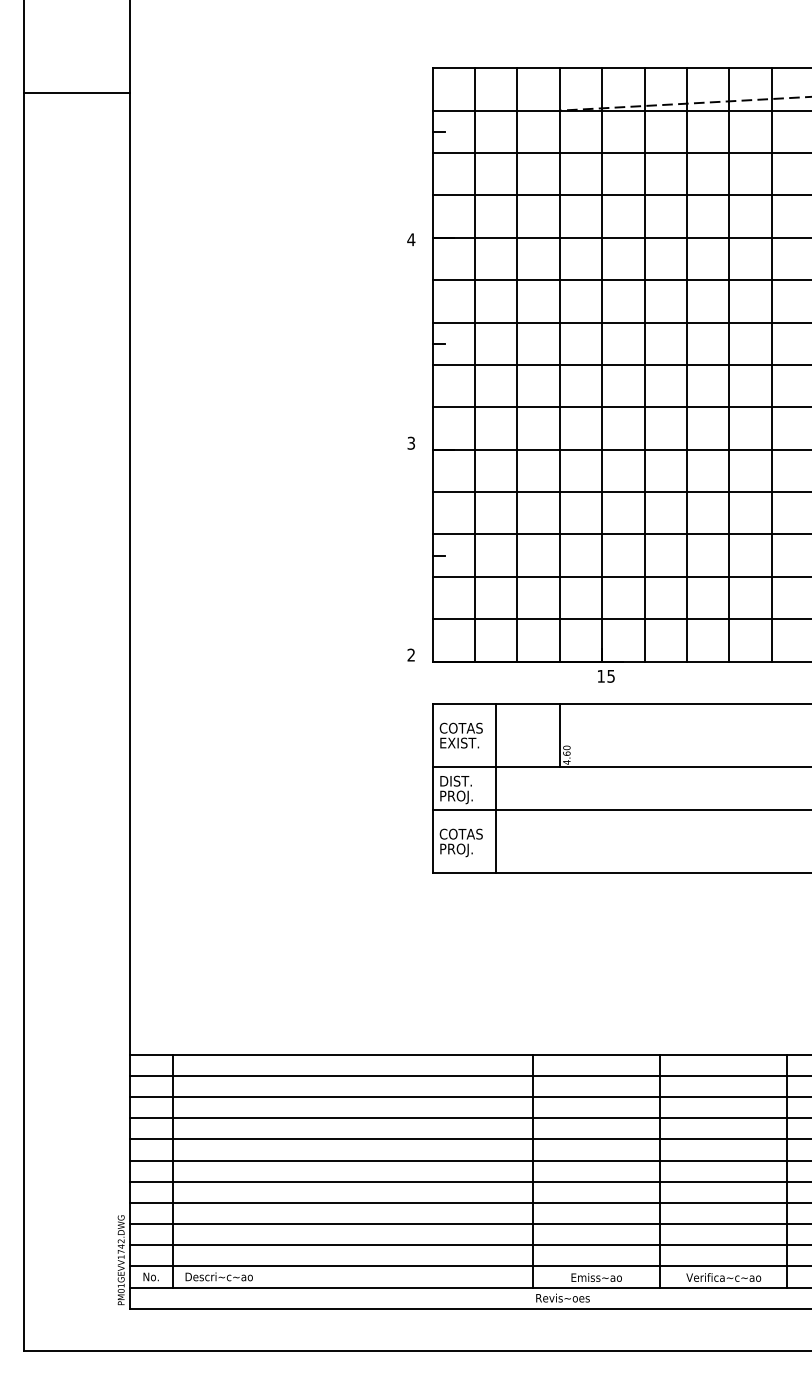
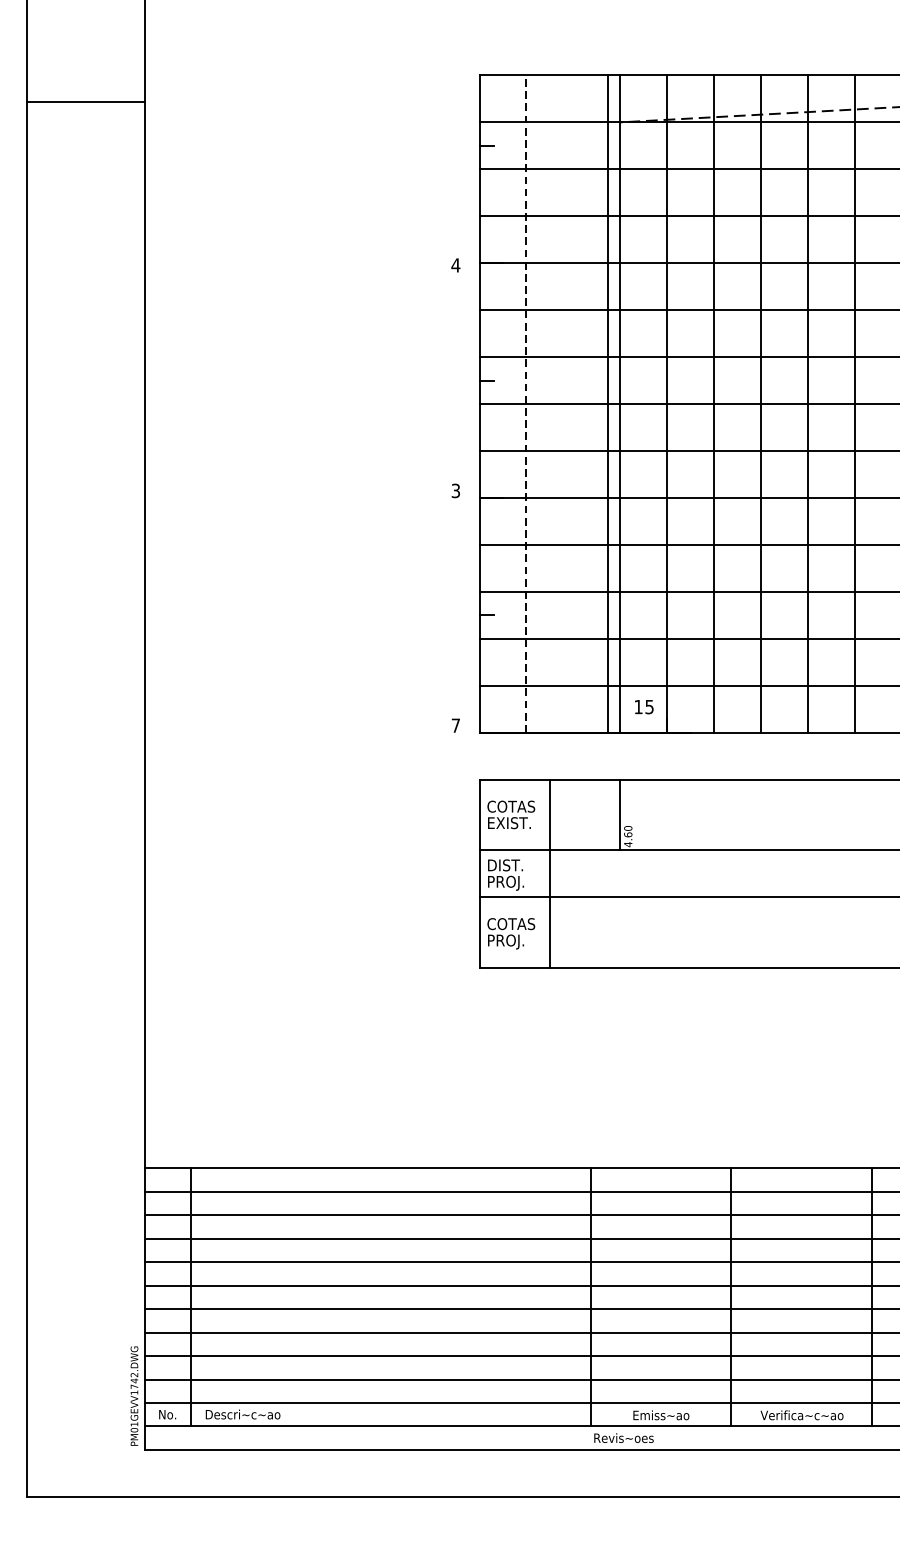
line: (475, 364) -> (527, 403), solid -> dashed
line: (517, 364) -> (607, 403), moved
text: (410, 654) -> (454, 724), 2 -> 7
text: (606, 676) -> (644, 707), moved

